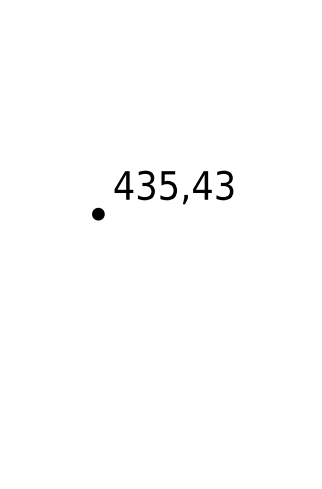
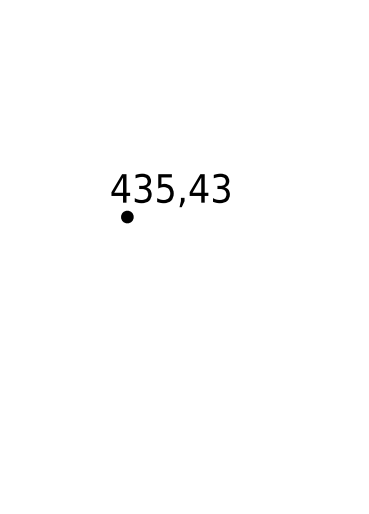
part: (98, 213) -> (127, 216), moved

